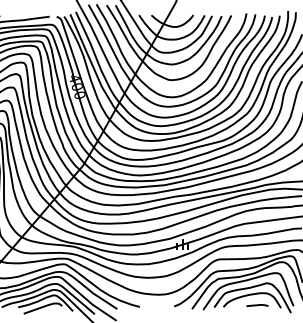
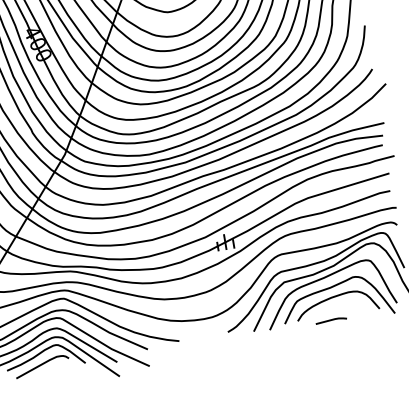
line: (257, 305) -> (331, 320), moved

